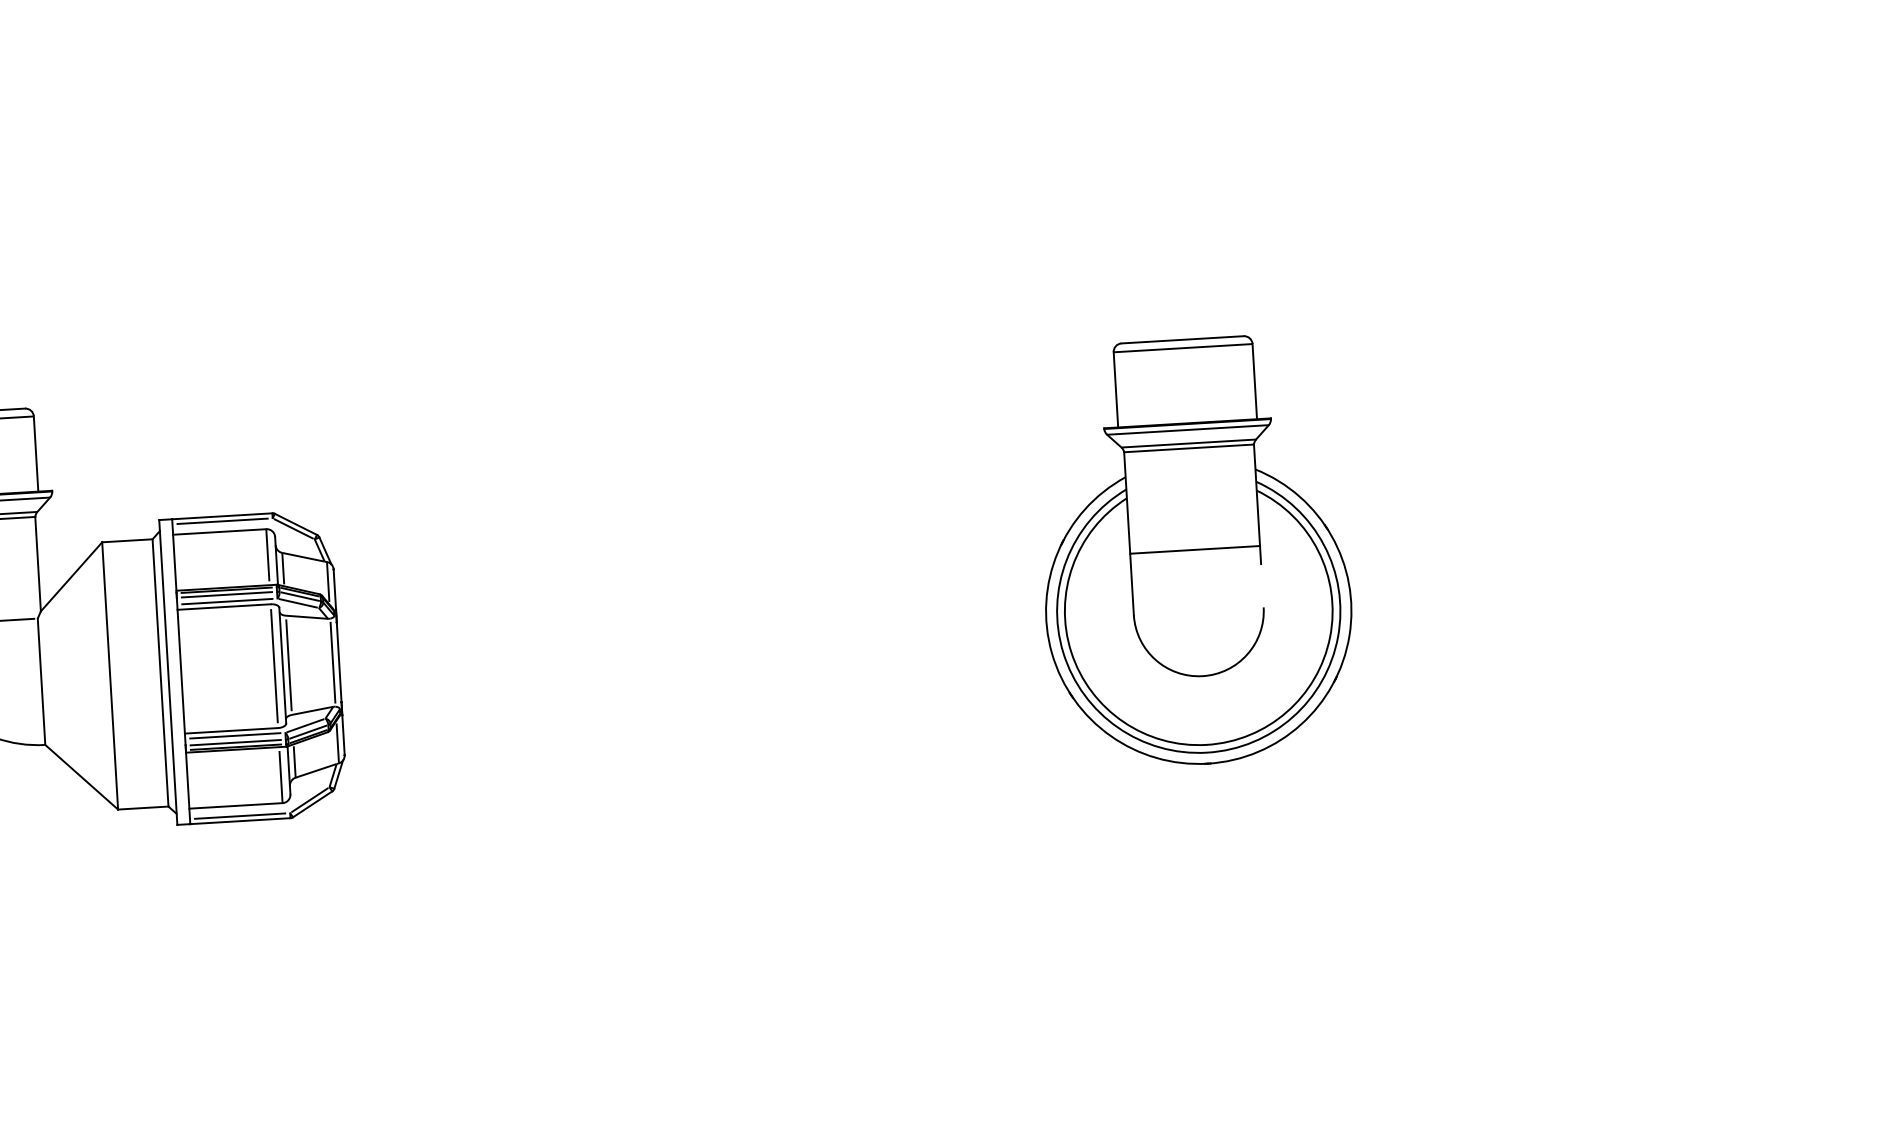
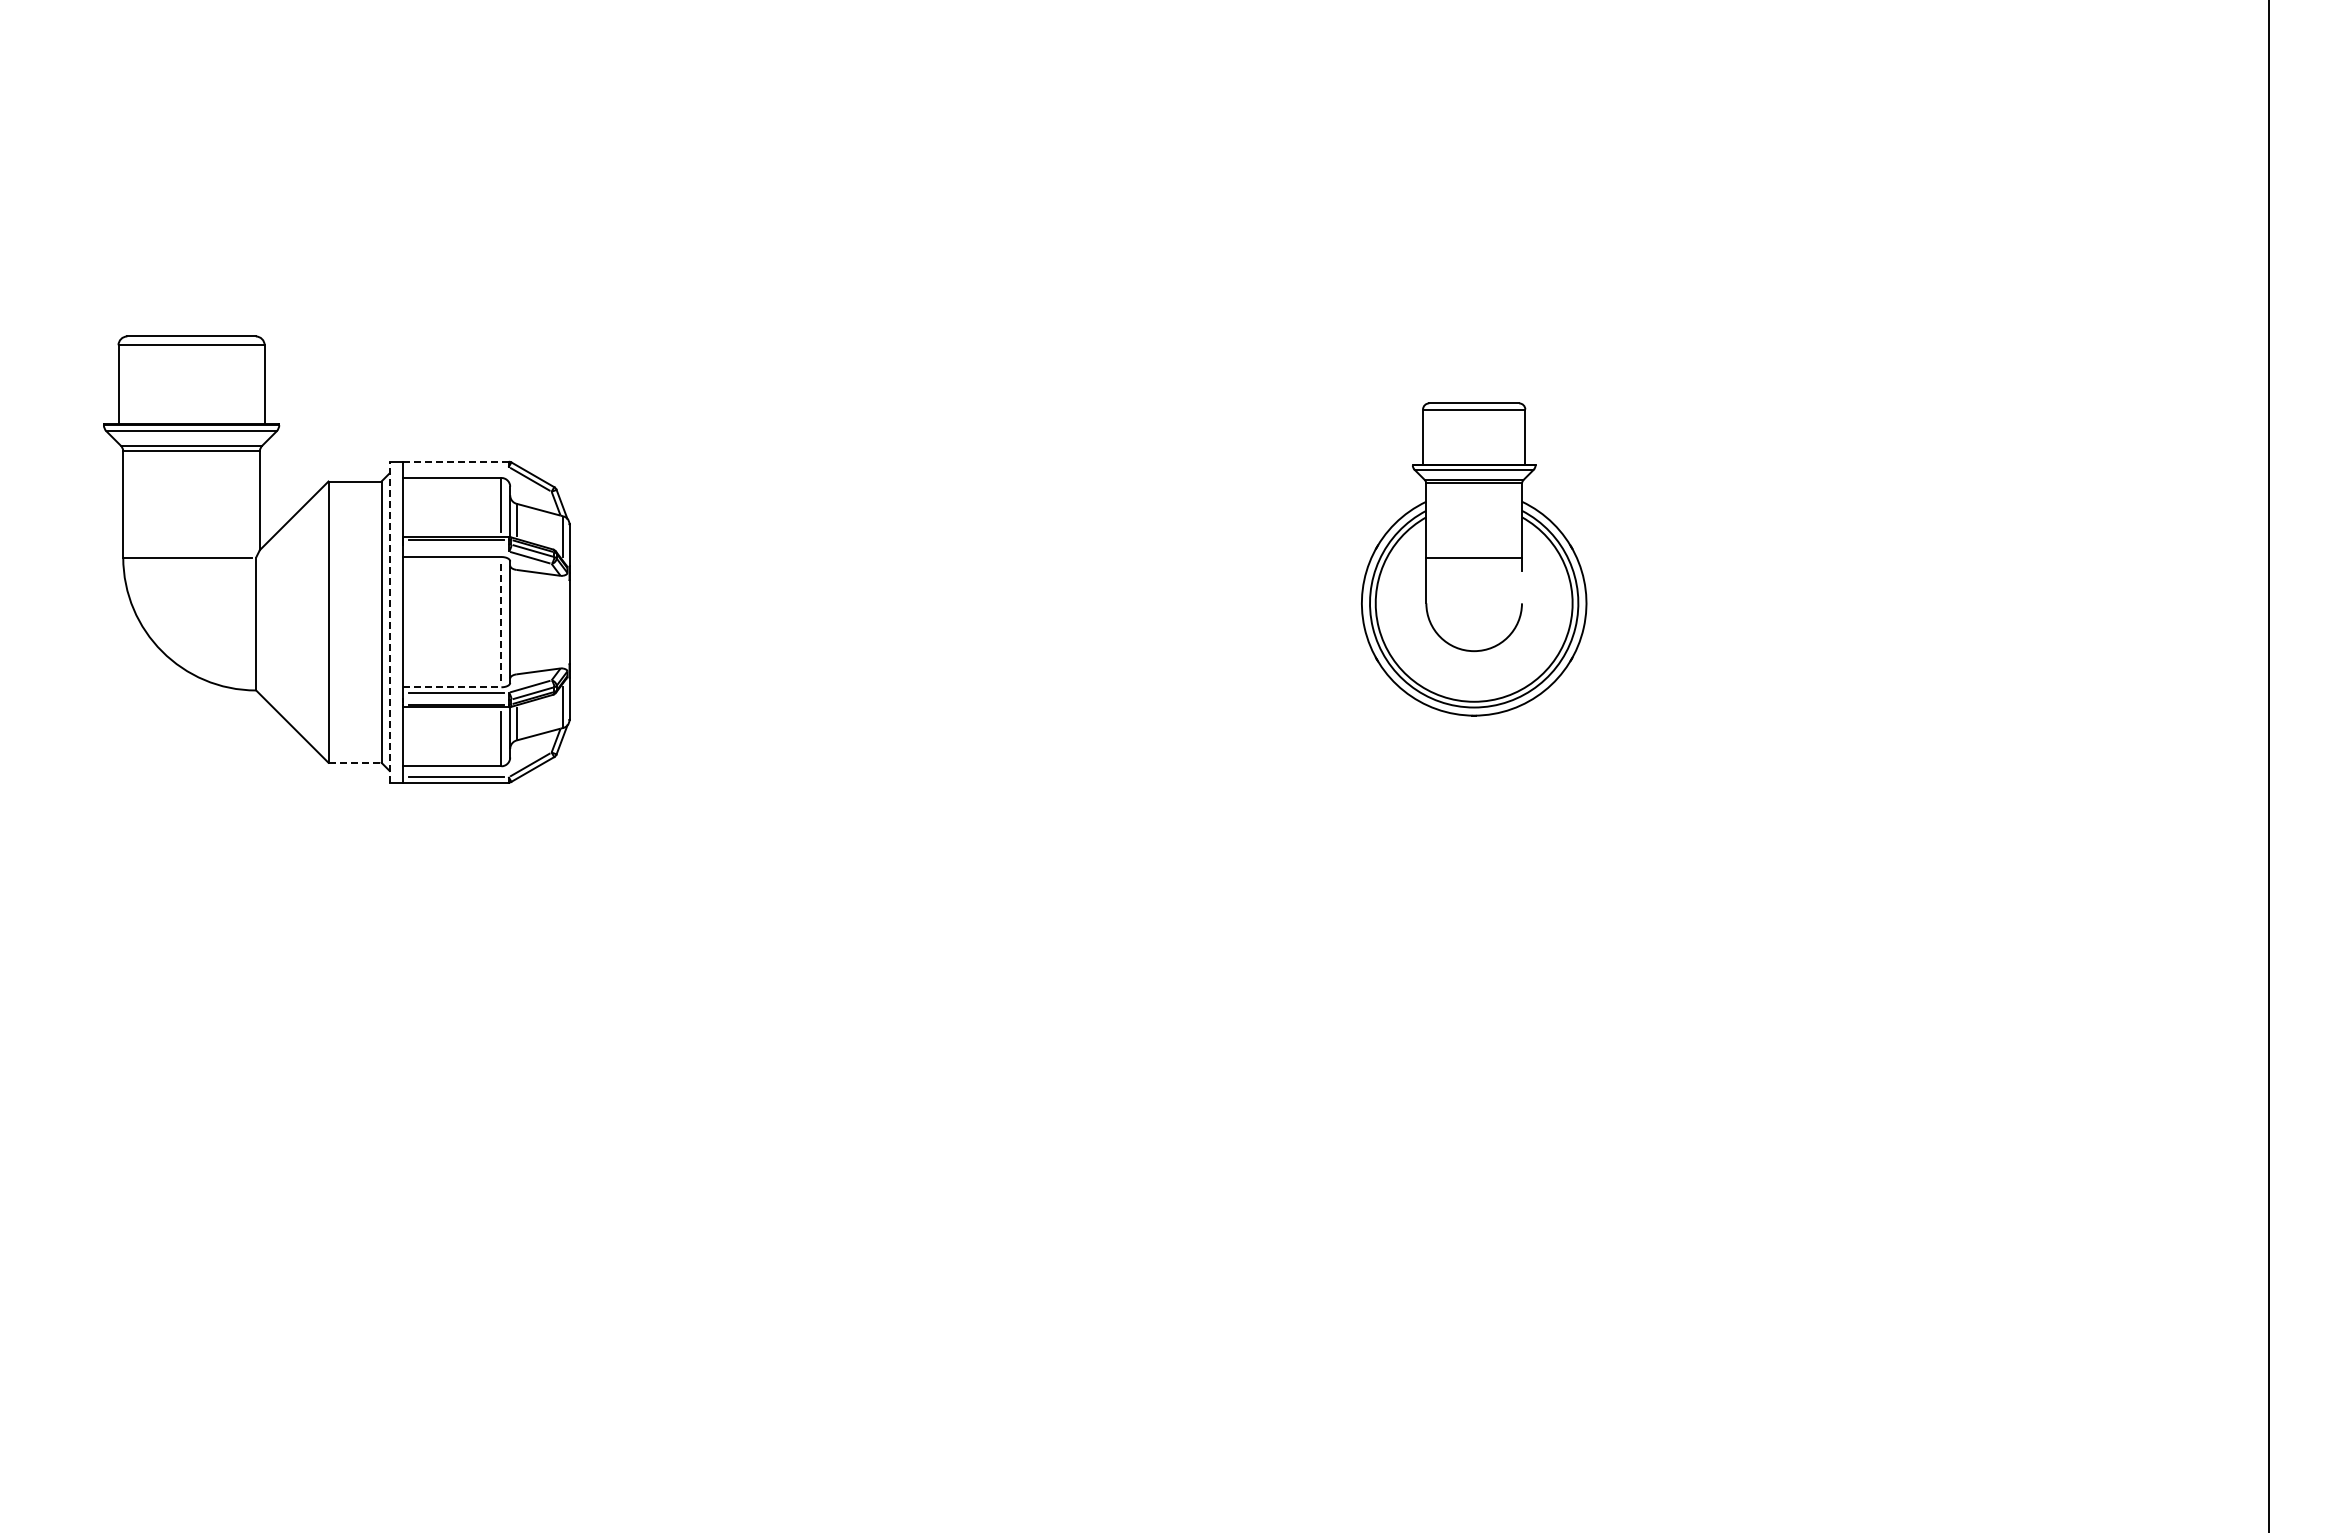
line: (222, 516) -> (456, 461), solid -> dashed
line: (222, 521) -> (455, 467), removed
part: (1194, 551) -> (1473, 559), size x0.7
line: (226, 594) -> (455, 544), removed
line: (226, 601) -> (455, 551), removed
line: (333, 662) -> (563, 622), removed
line: (288, 664) -> (516, 621), removed
line: (274, 665) -> (501, 621), solid -> dashed
line: (168, 671) -> (389, 621), solid -> dashed
line: (231, 731) -> (452, 687), solid -> dashed
line: (235, 742) -> (455, 699), removed
line: (143, 807) -> (355, 762), solid -> dashed

